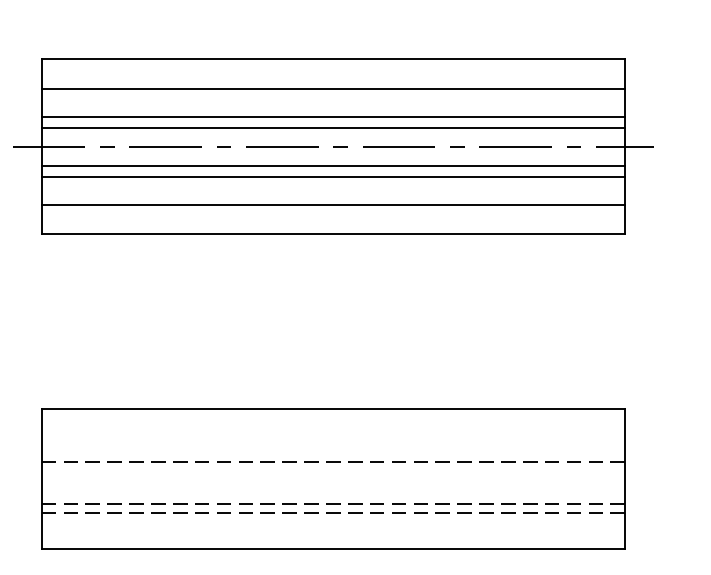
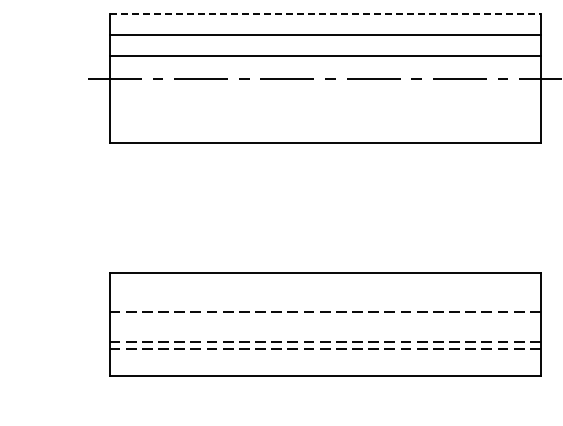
line: (333, 58) -> (325, 13), solid -> dashed
line: (332, 127) -> (324, 64), removed
line: (332, 165) -> (324, 92), removed
line: (332, 177) -> (324, 101), removed
line: (332, 204) -> (324, 121), removed

